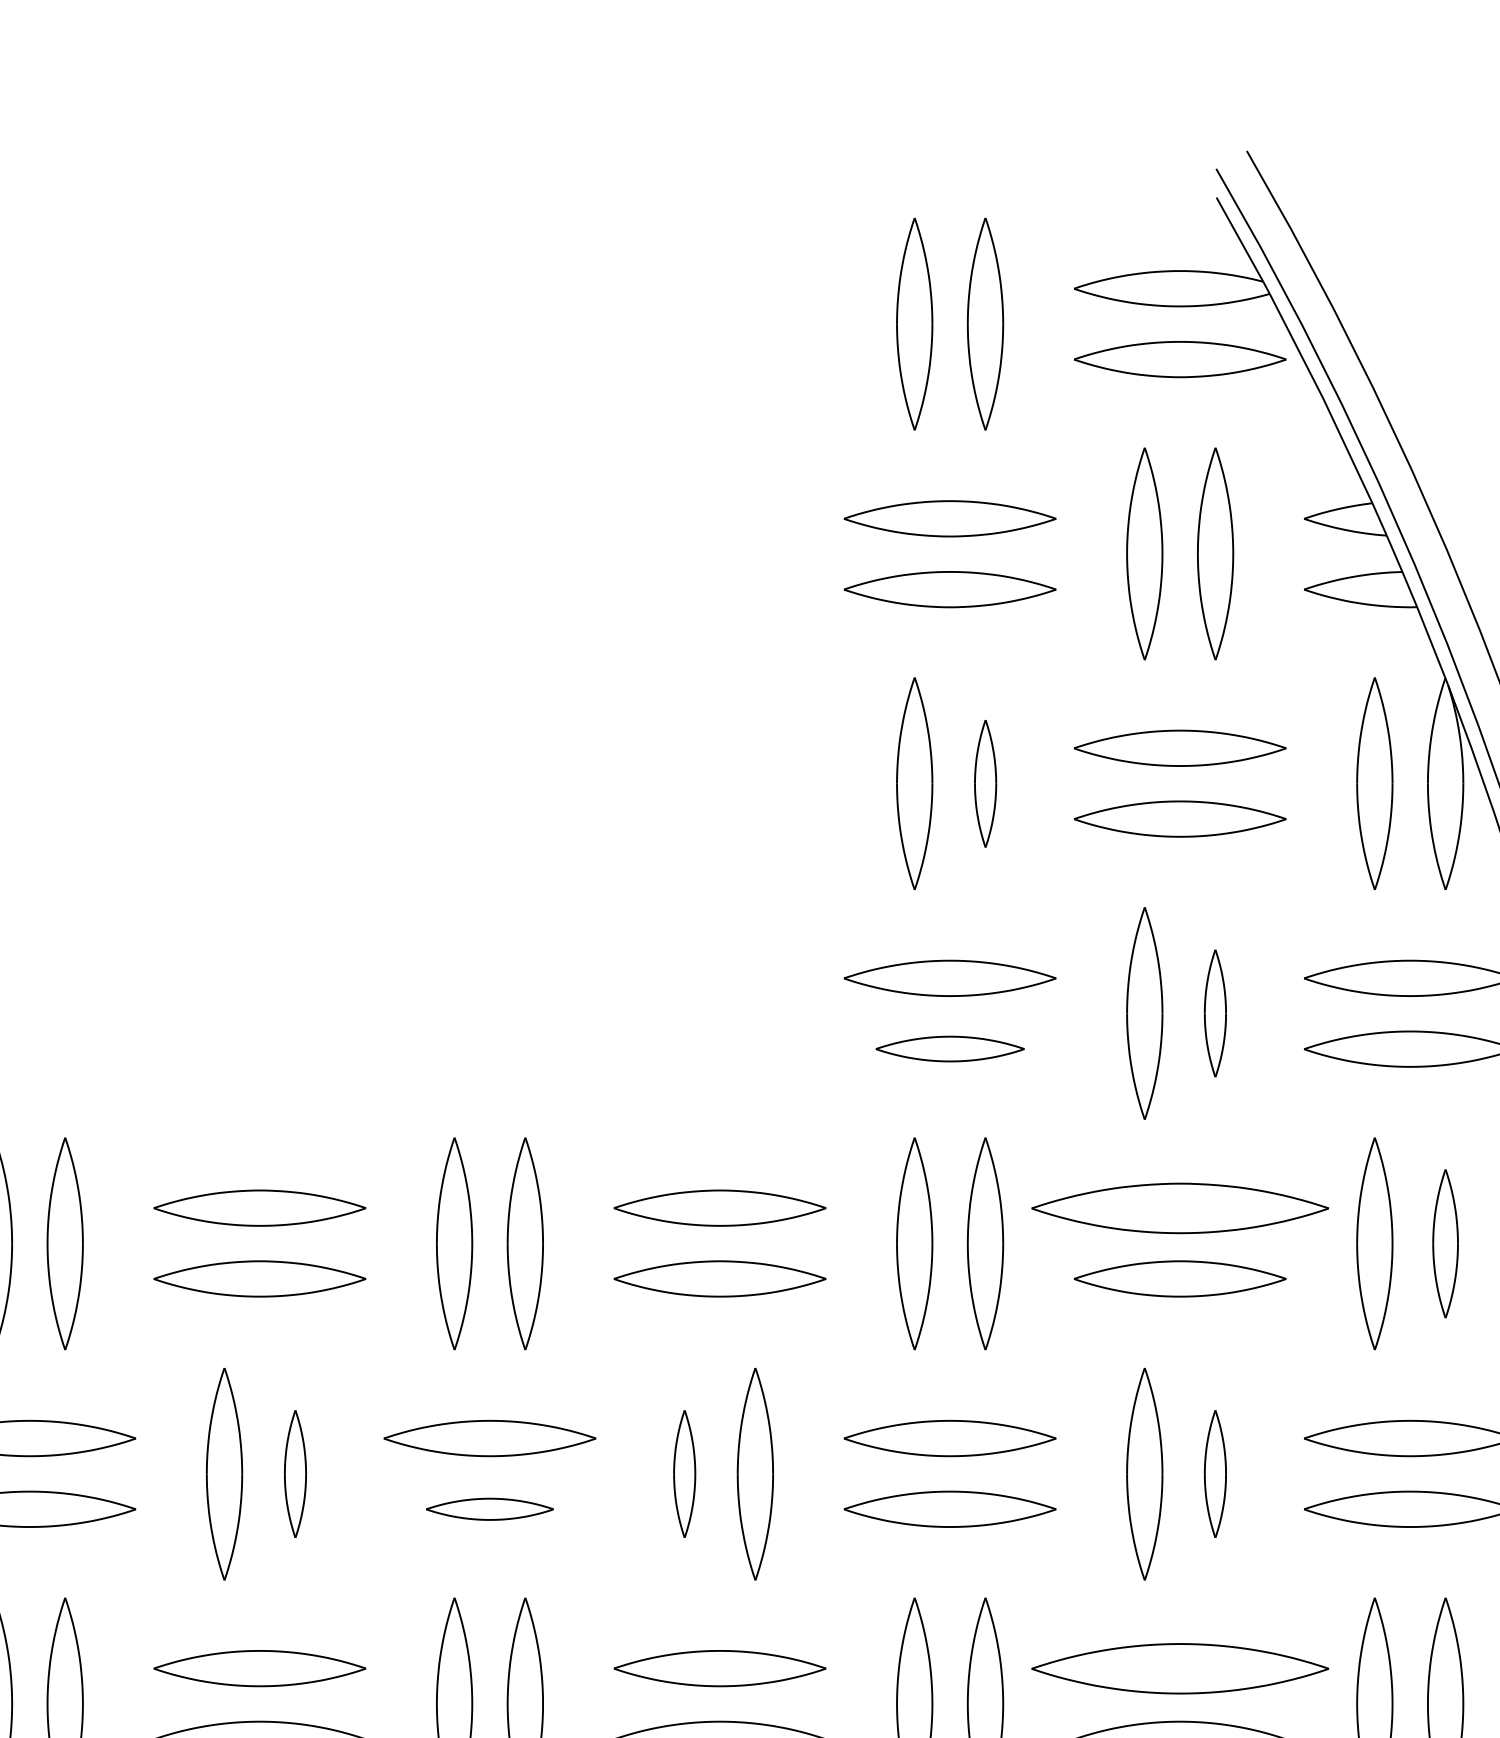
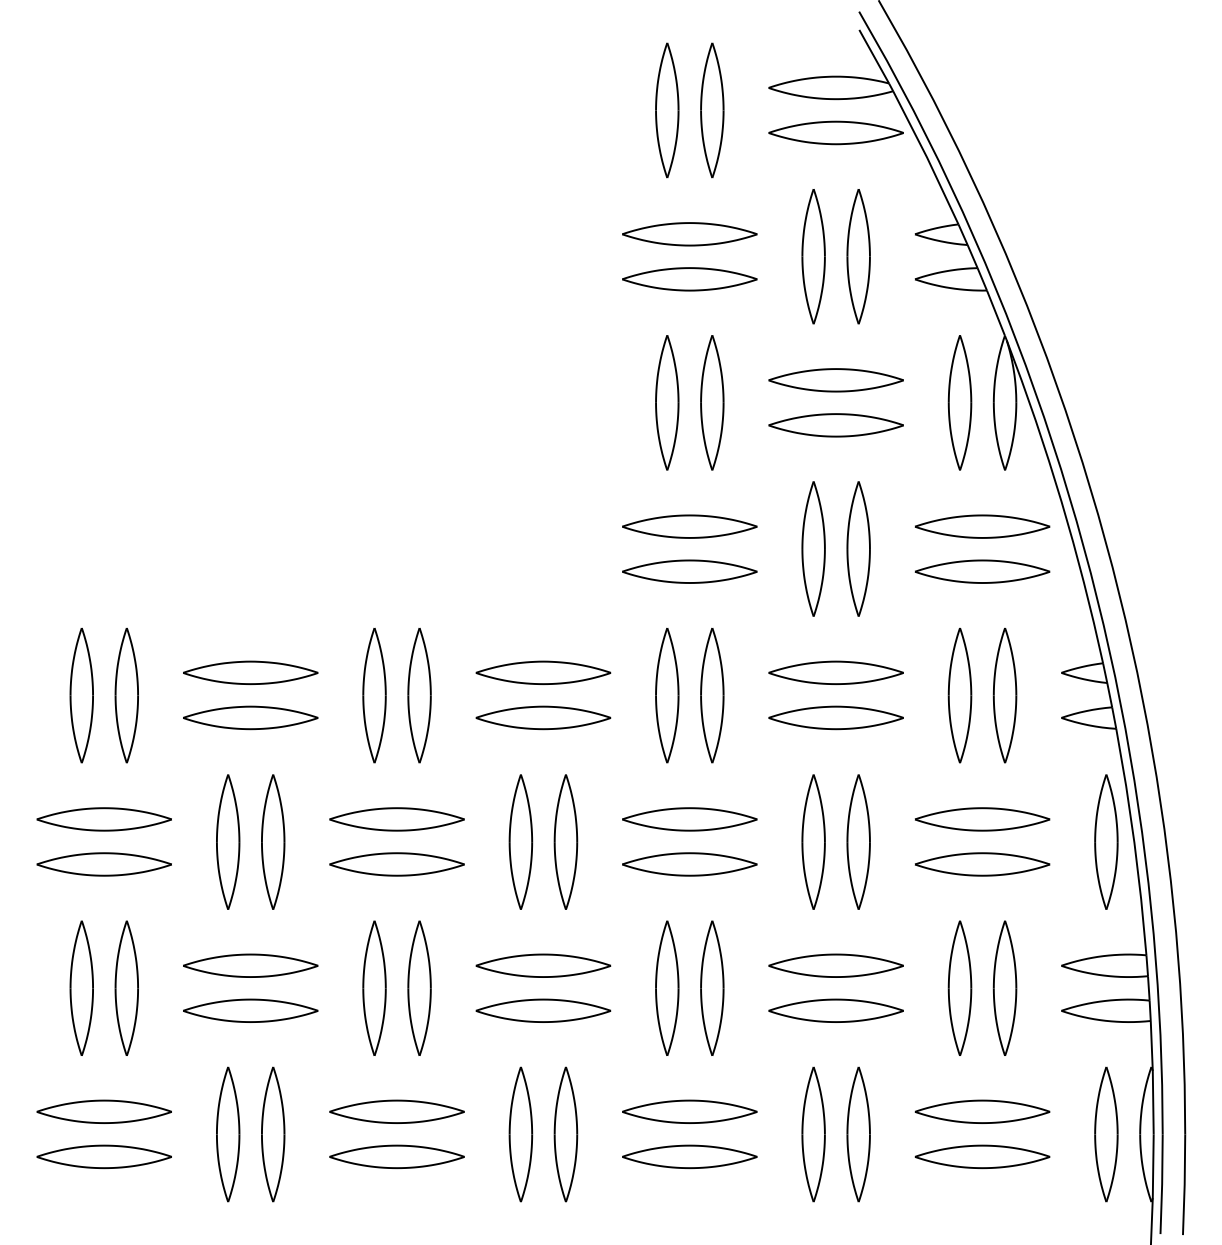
part: (985, 783) -> (712, 402), size x1.67
part: (1215, 1012) -> (858, 548), size x1.67
part: (949, 1048) -> (689, 571), size x1.43
part: (1179, 1207) -> (835, 672), size x0.71
part: (1444, 1243) -> (1004, 695), size x1.43
part: (295, 1473) -> (273, 841), size x1.67
part: (683, 1473) -> (520, 841), size x1.67
part: (1215, 1473) -> (858, 841), size x1.67
part: (489, 1509) -> (396, 864), size x1.67
part: (1179, 1668) -> (835, 965), size x0.71

